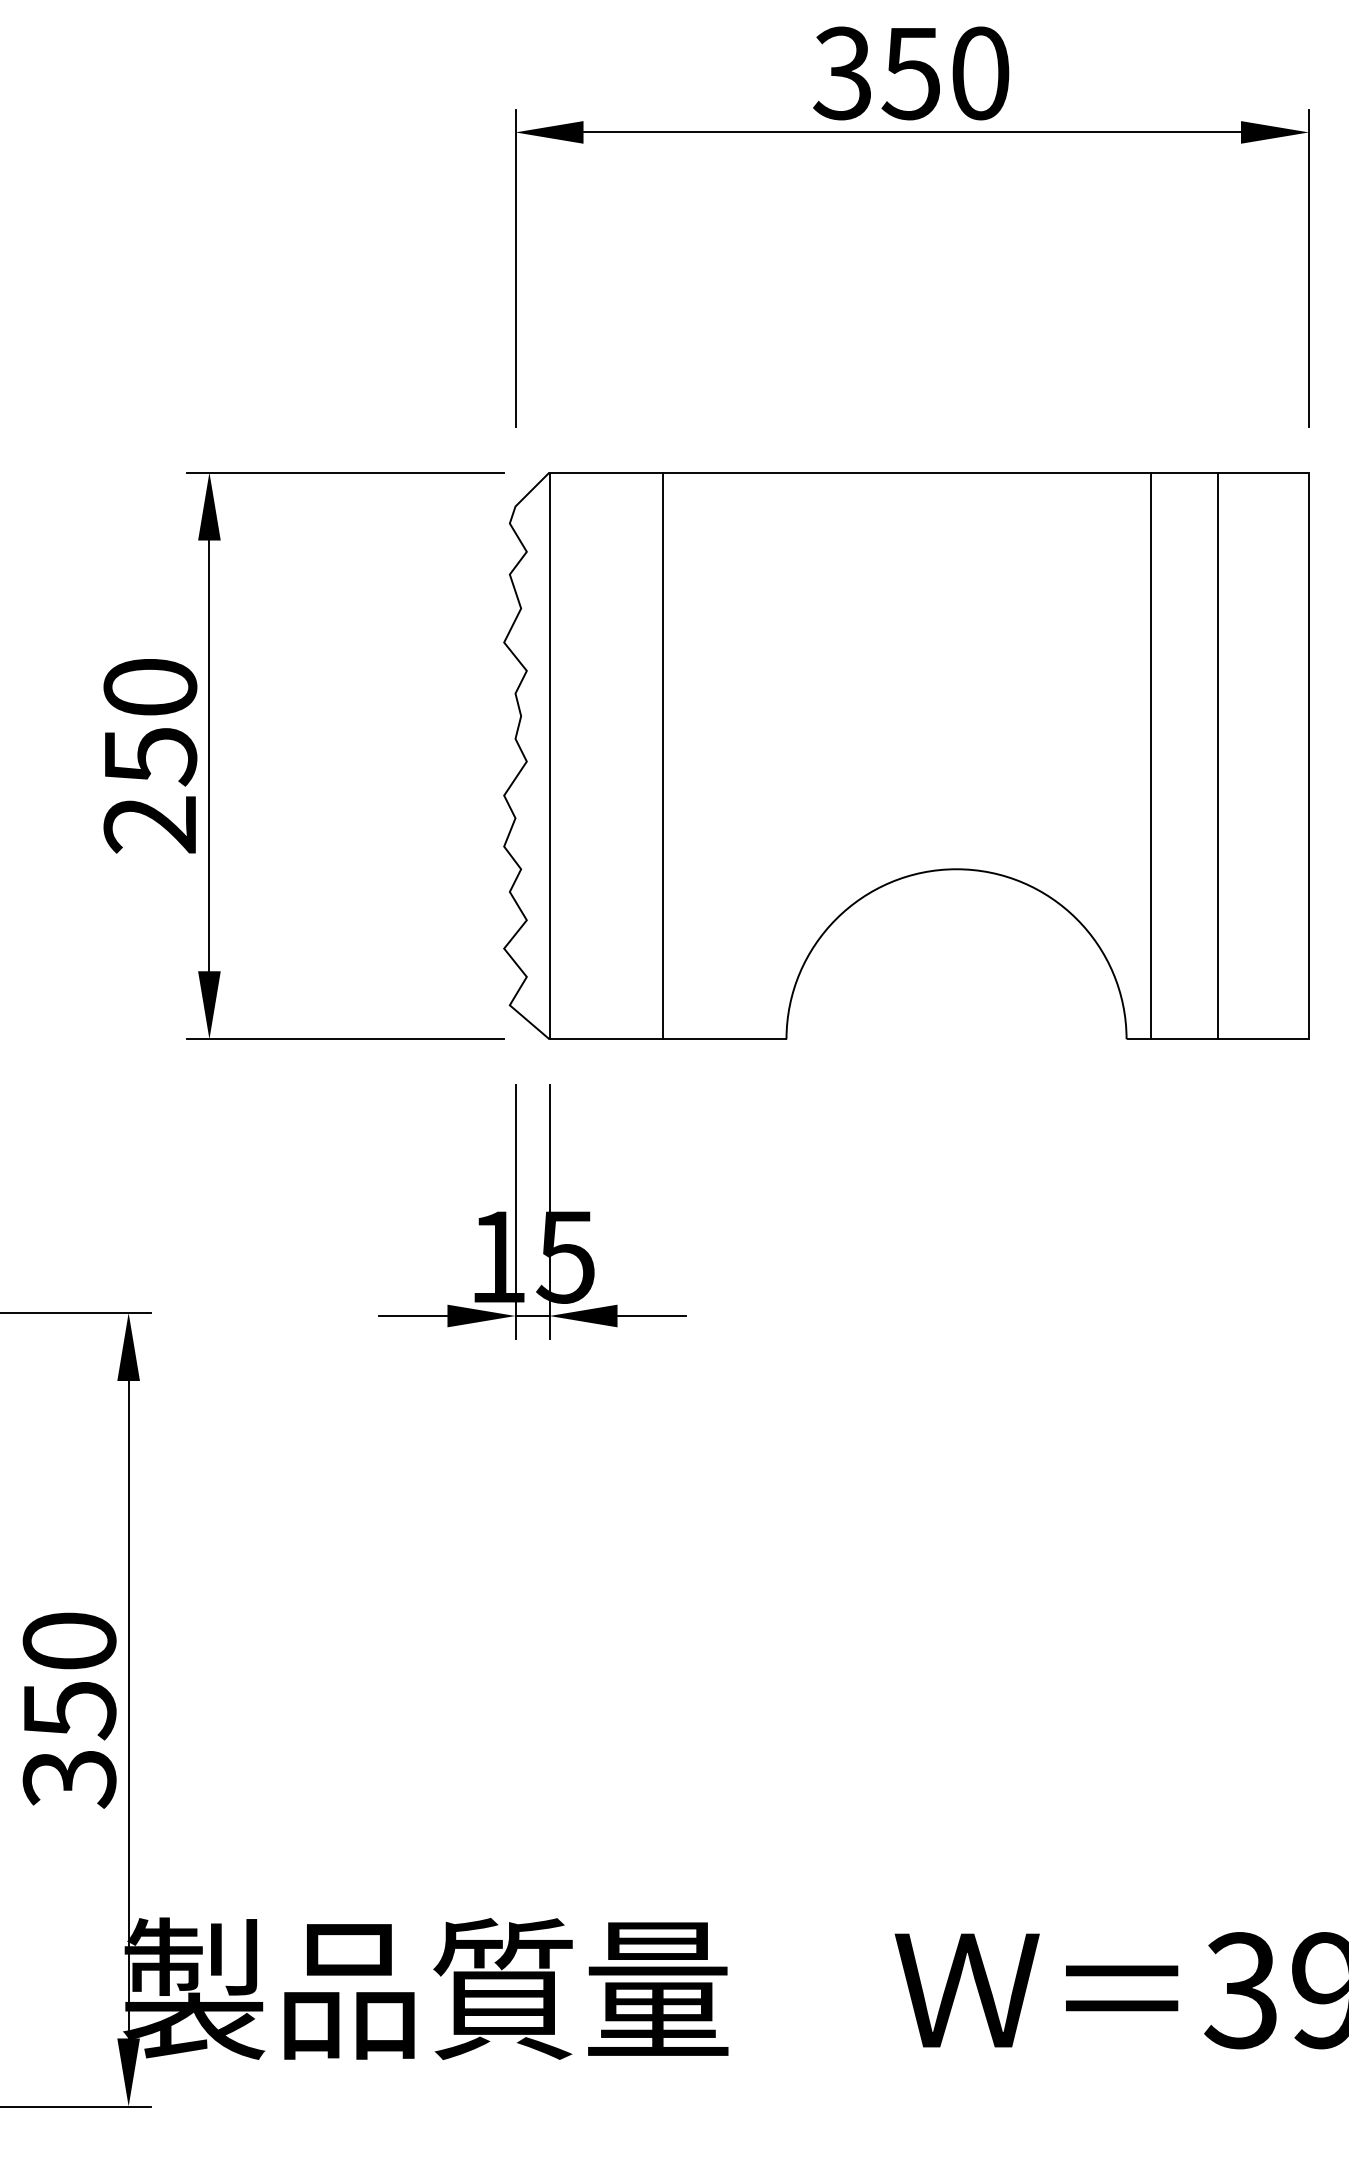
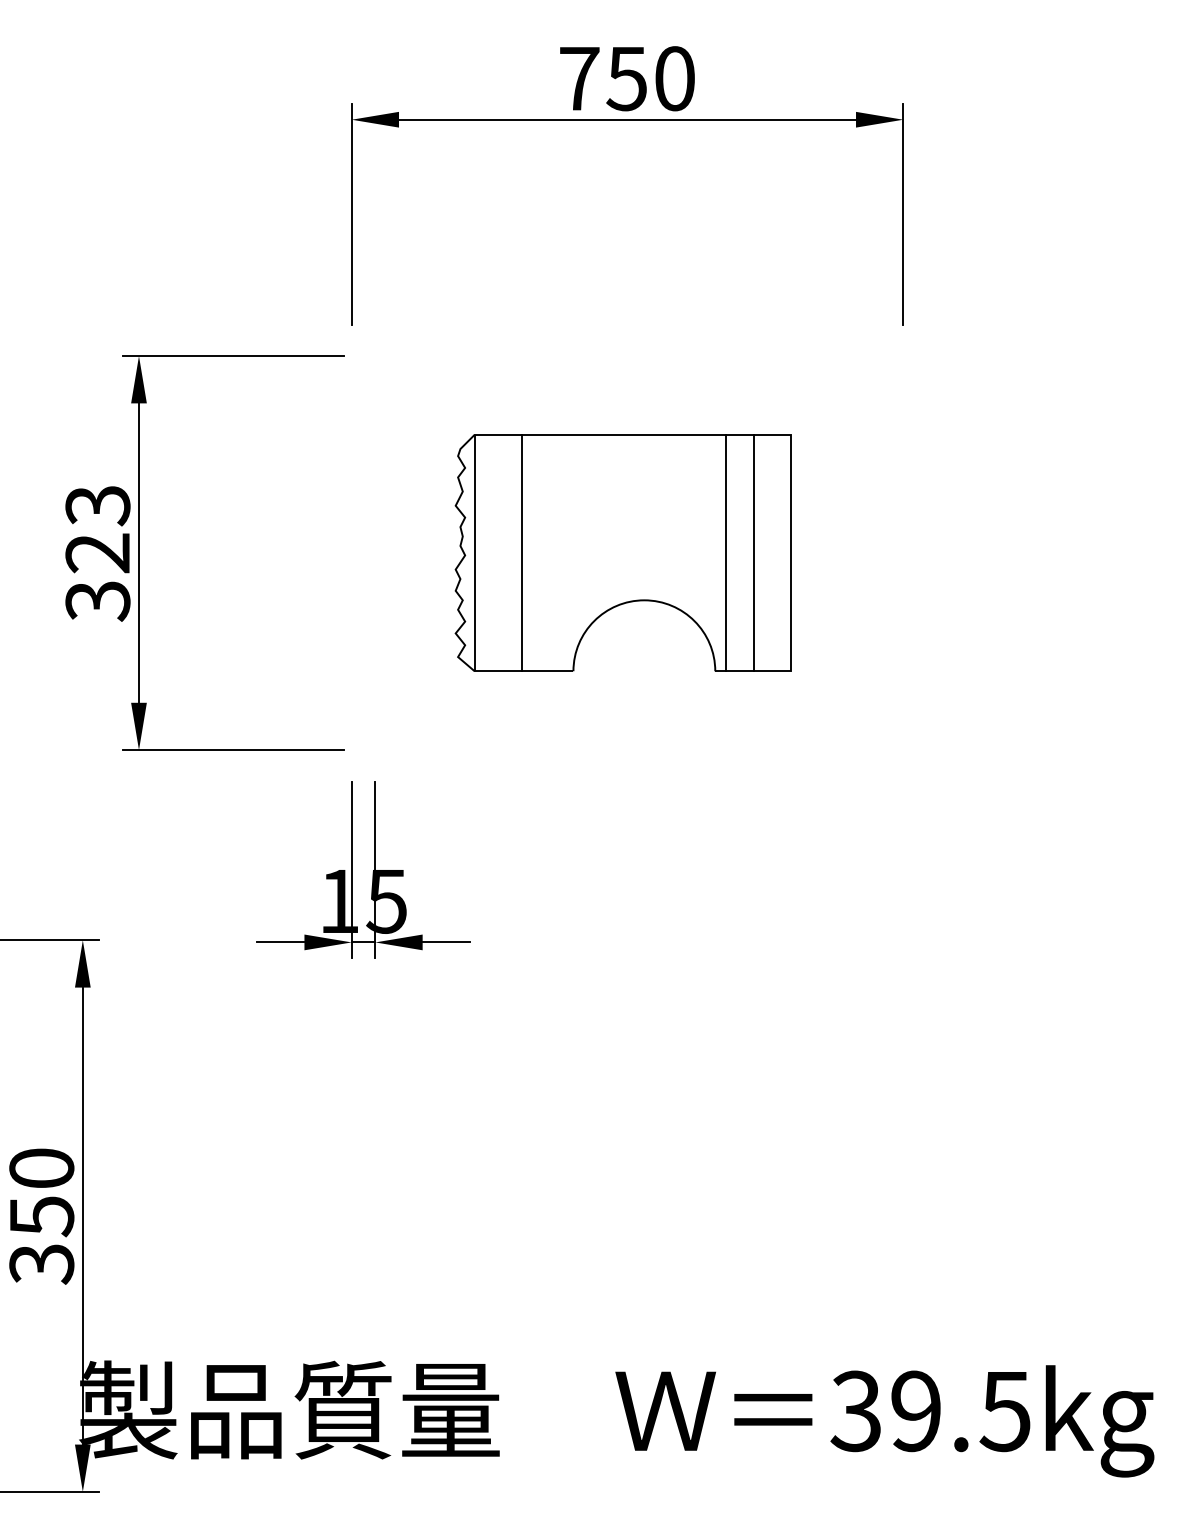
text: (841, 73) -> (578, 78), 350 -> 750
part: (906, 755) -> (623, 552), size x0.6
text: (149, 756) -> (97, 553), 250 -> 323

